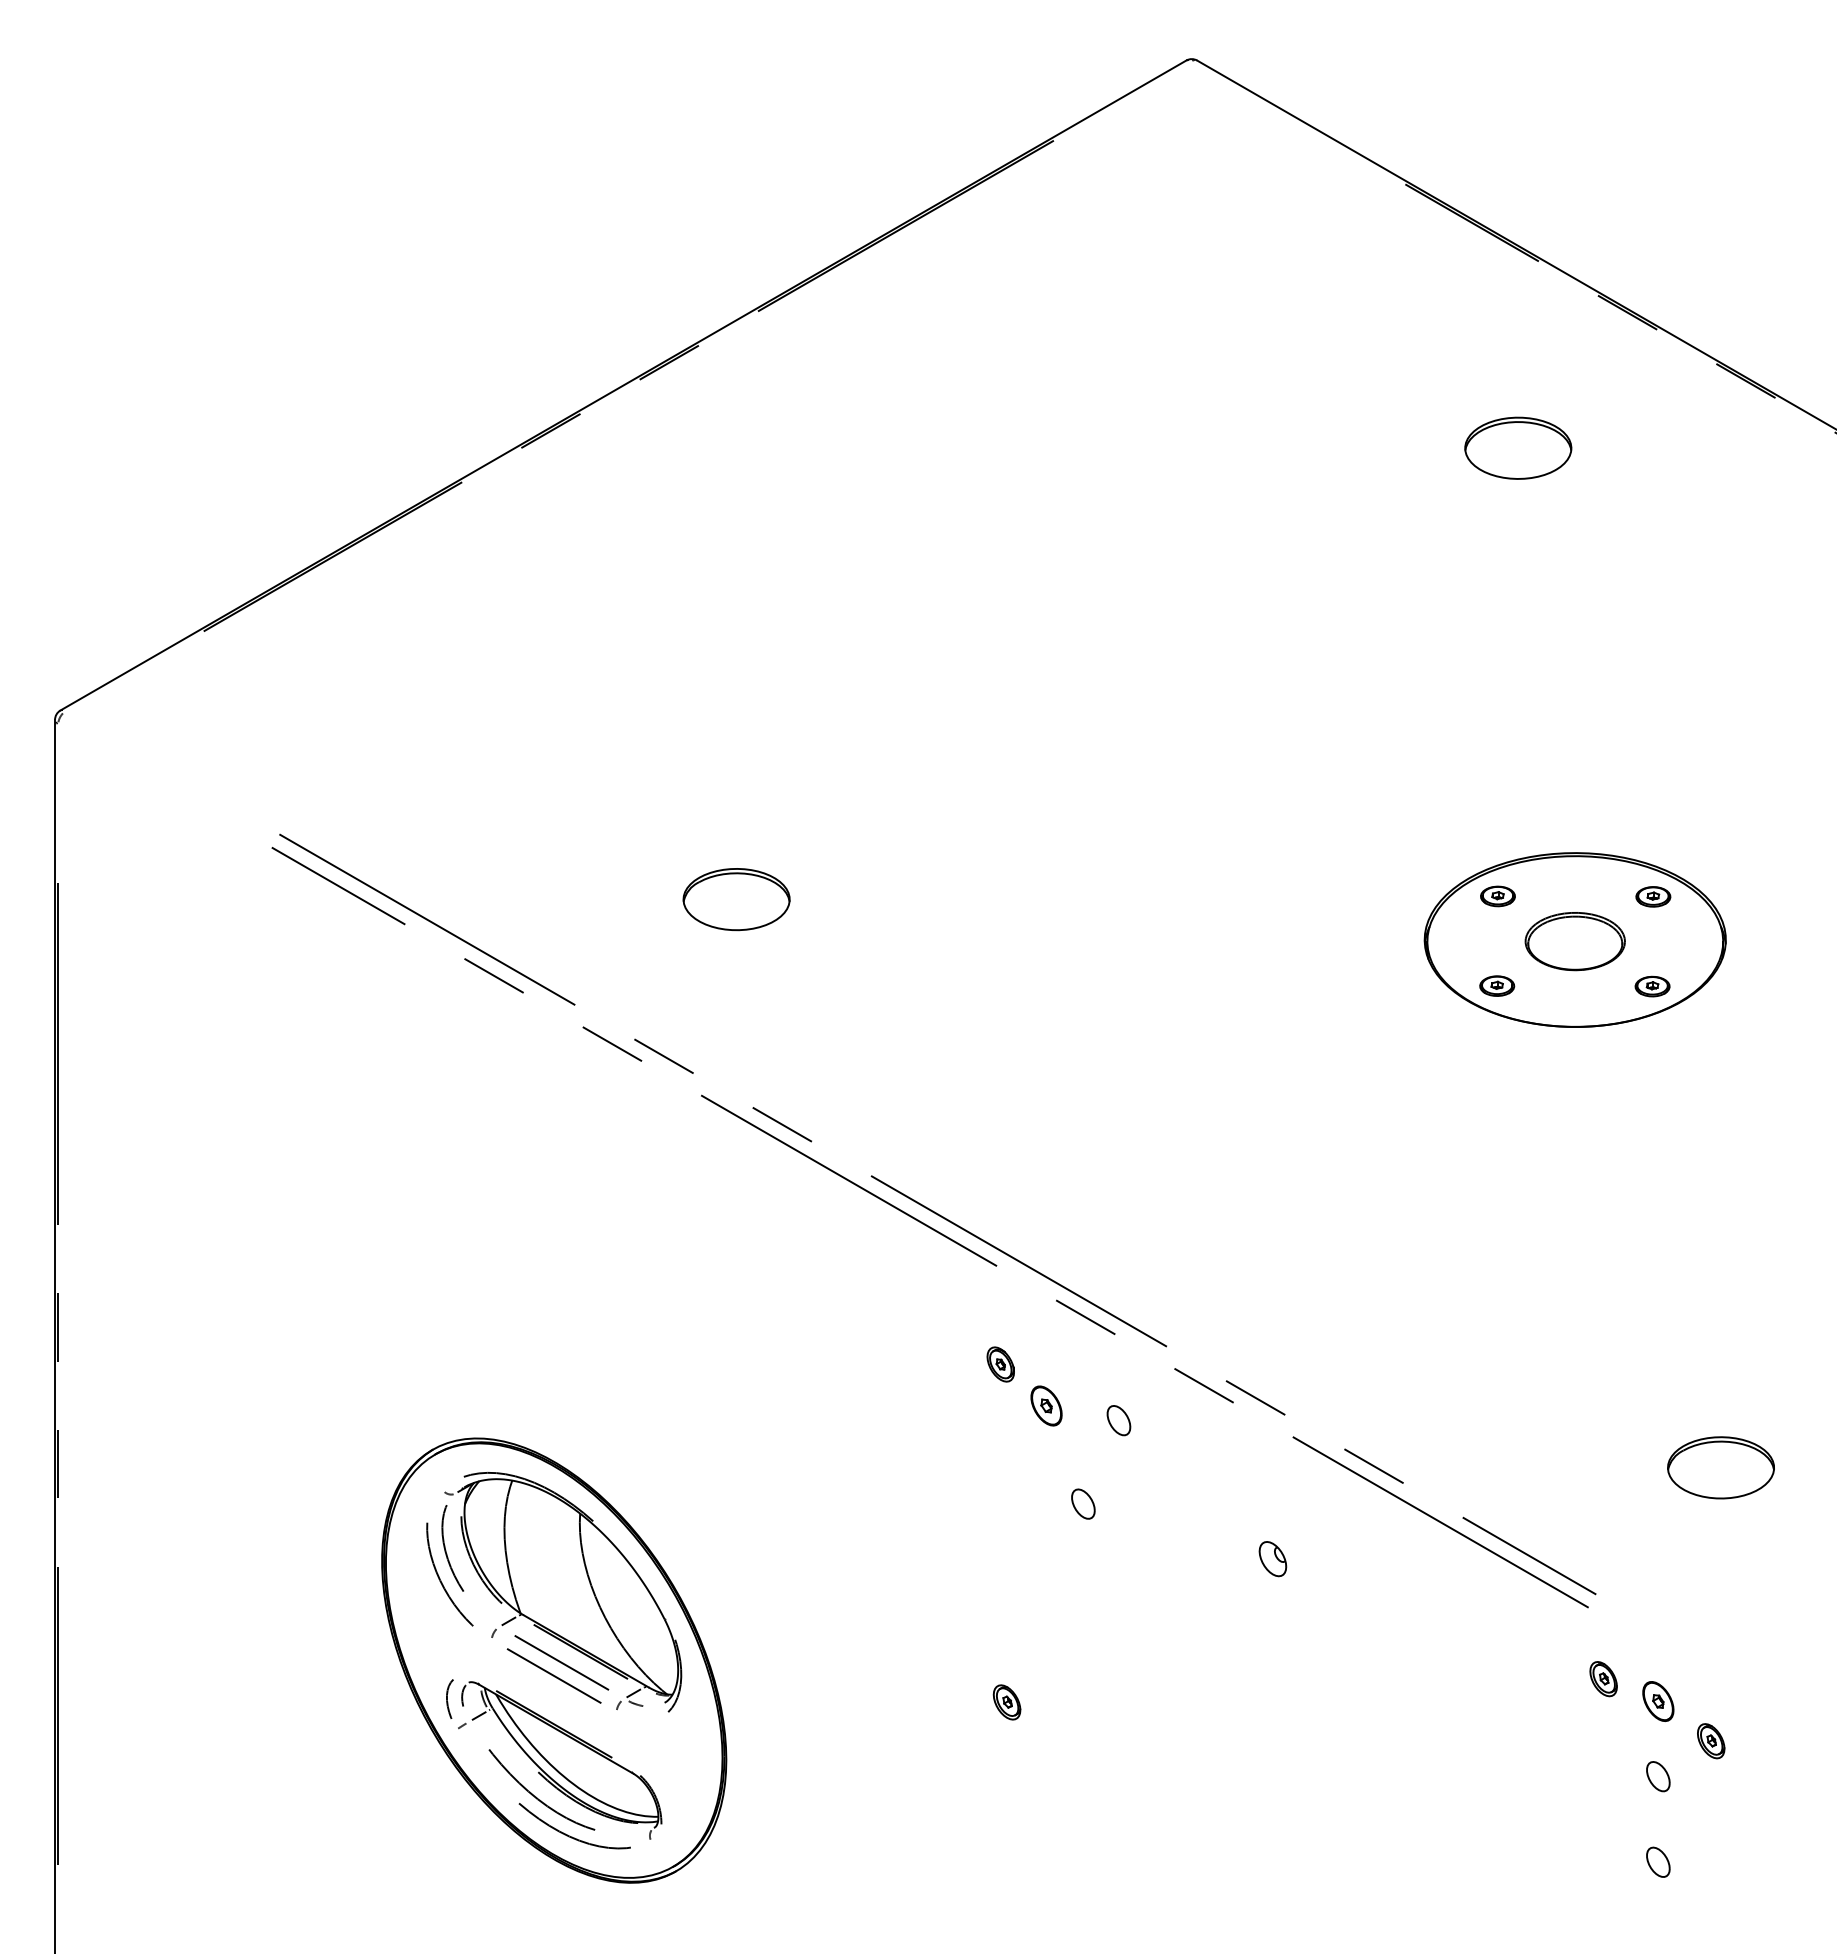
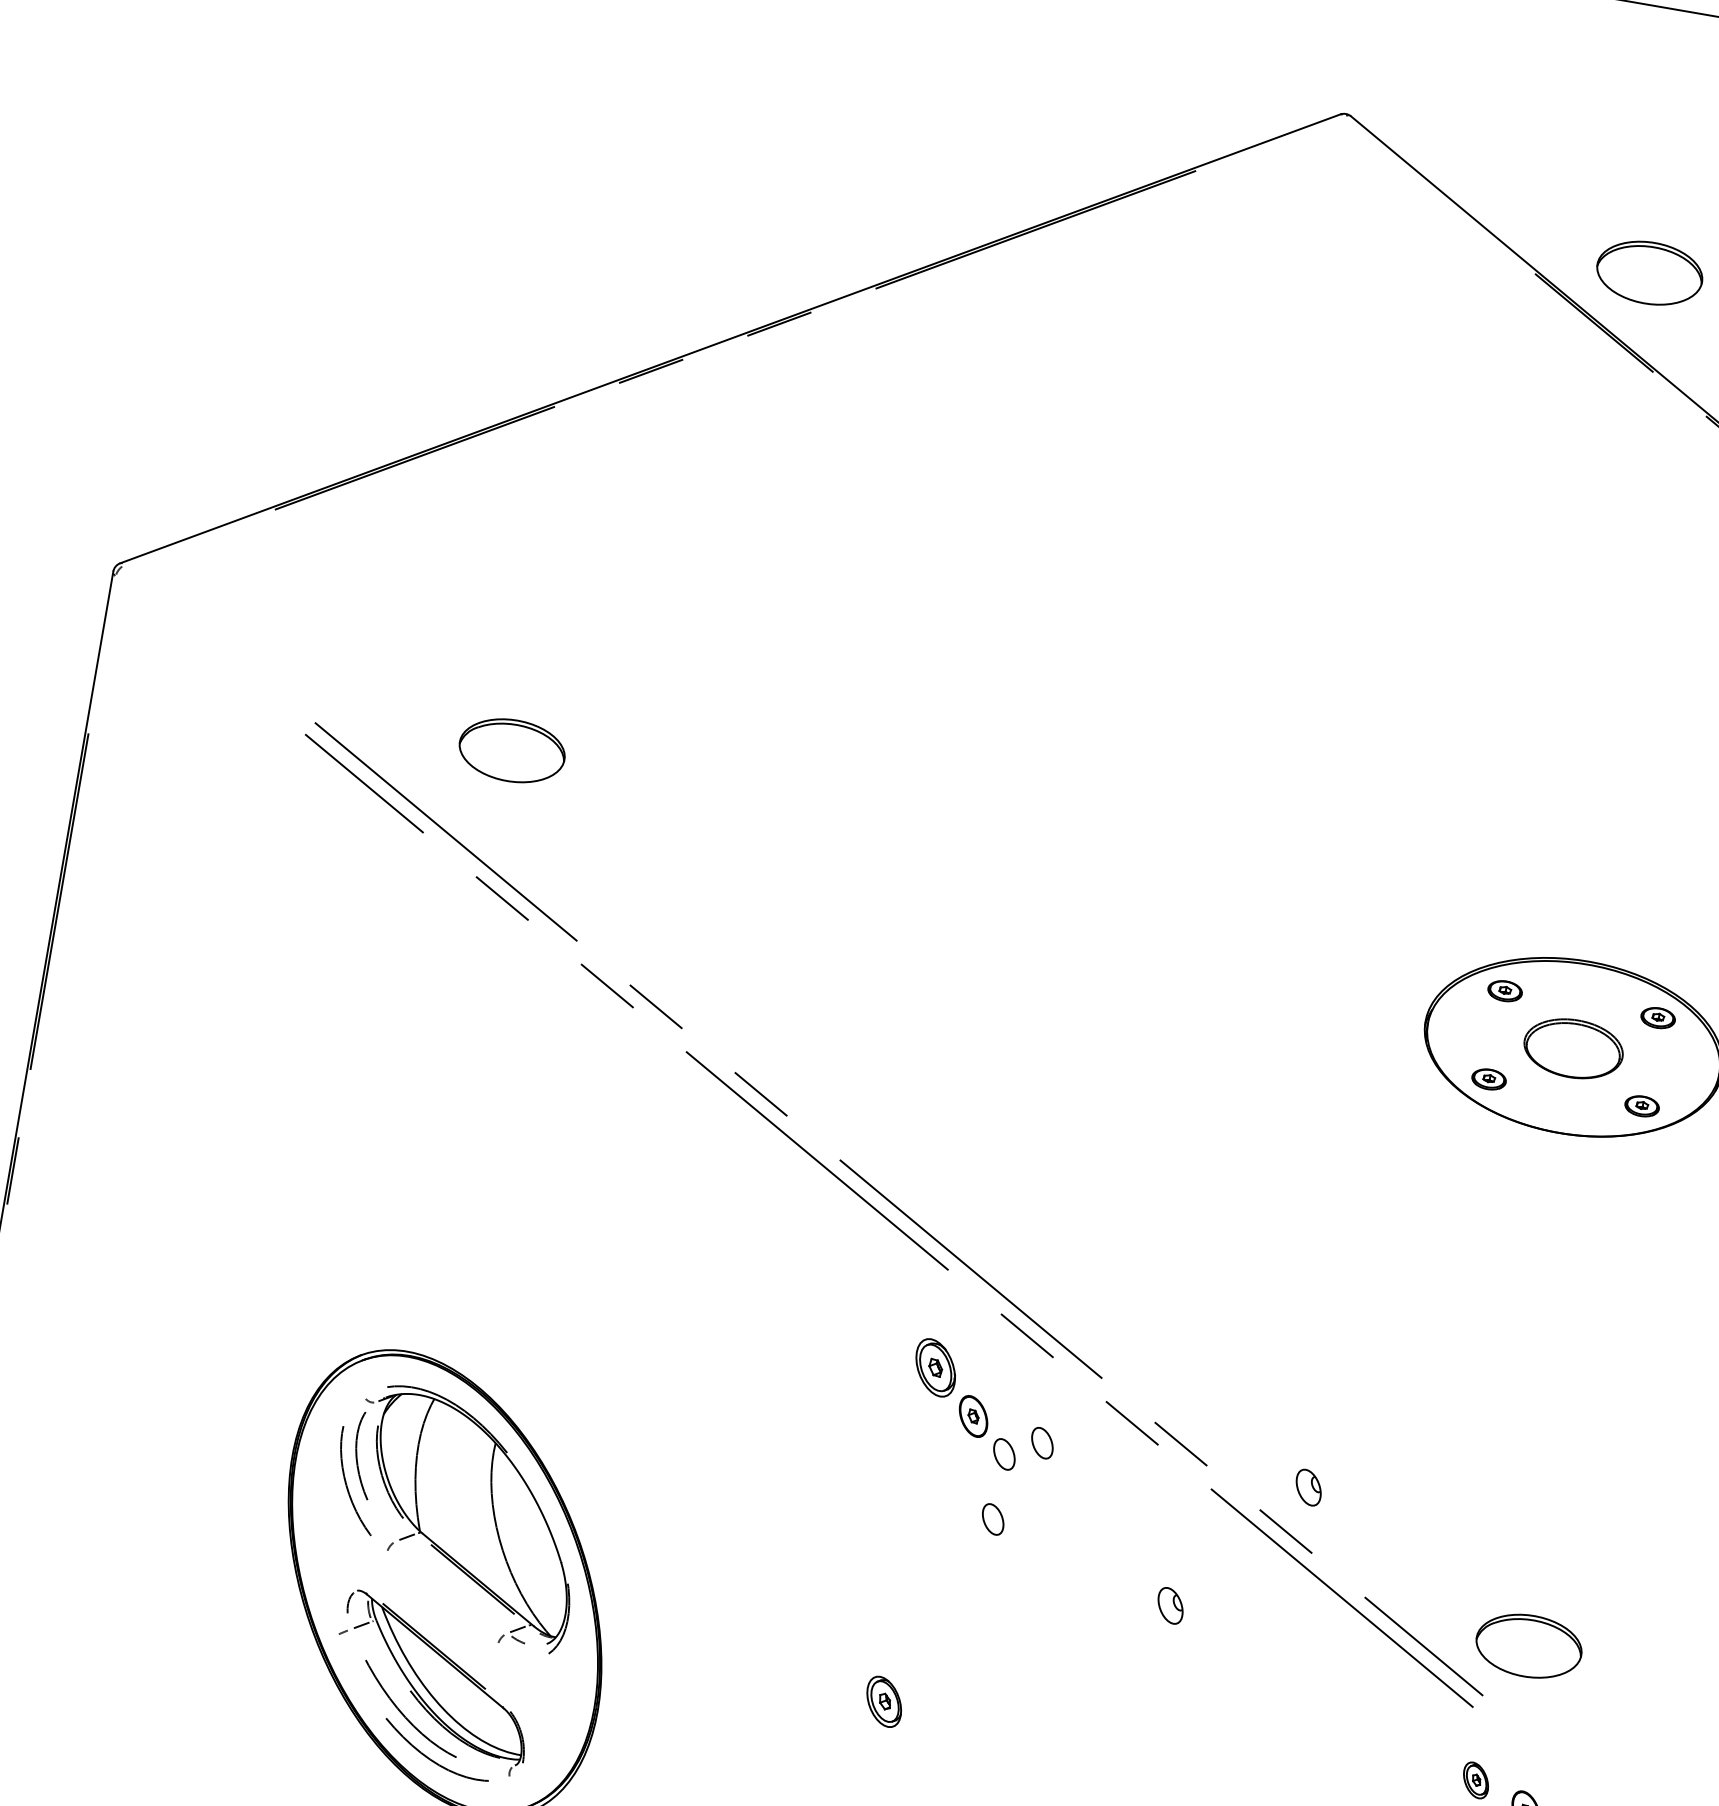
part: (1518, 447) -> (1650, 272), moved
part: (736, 899) -> (512, 750), moved
part: (1000, 1364) -> (935, 1367), size x1.6
part: (1388, 1419) -> (1308, 1487), added
part: (1083, 1437) -> (1004, 1453), added
part: (1720, 1467) -> (1528, 1645), moved
line: (561, 1662) -> (451, 1586), removed
line: (554, 1675) -> (442, 1598), removed
curve: (447, 1698) -> (333, 1602), removed
part: (1006, 1702) -> (883, 1701), size x1.4

